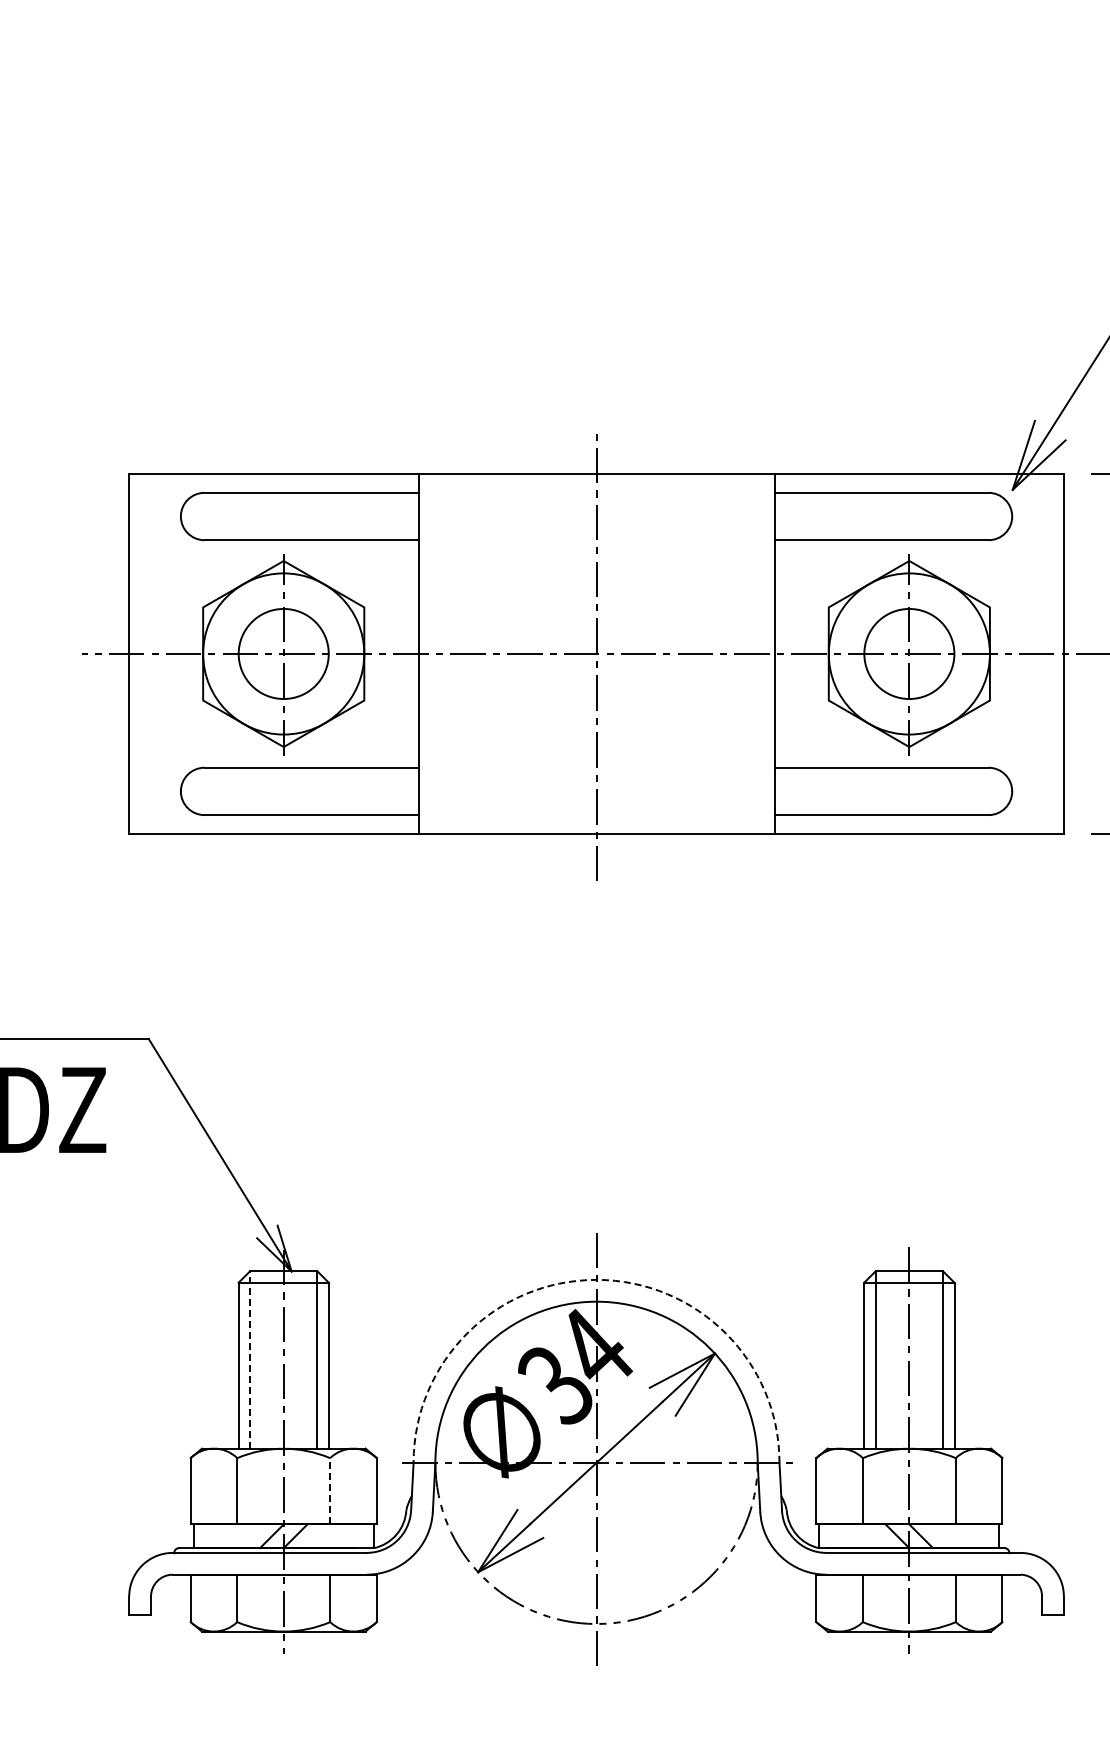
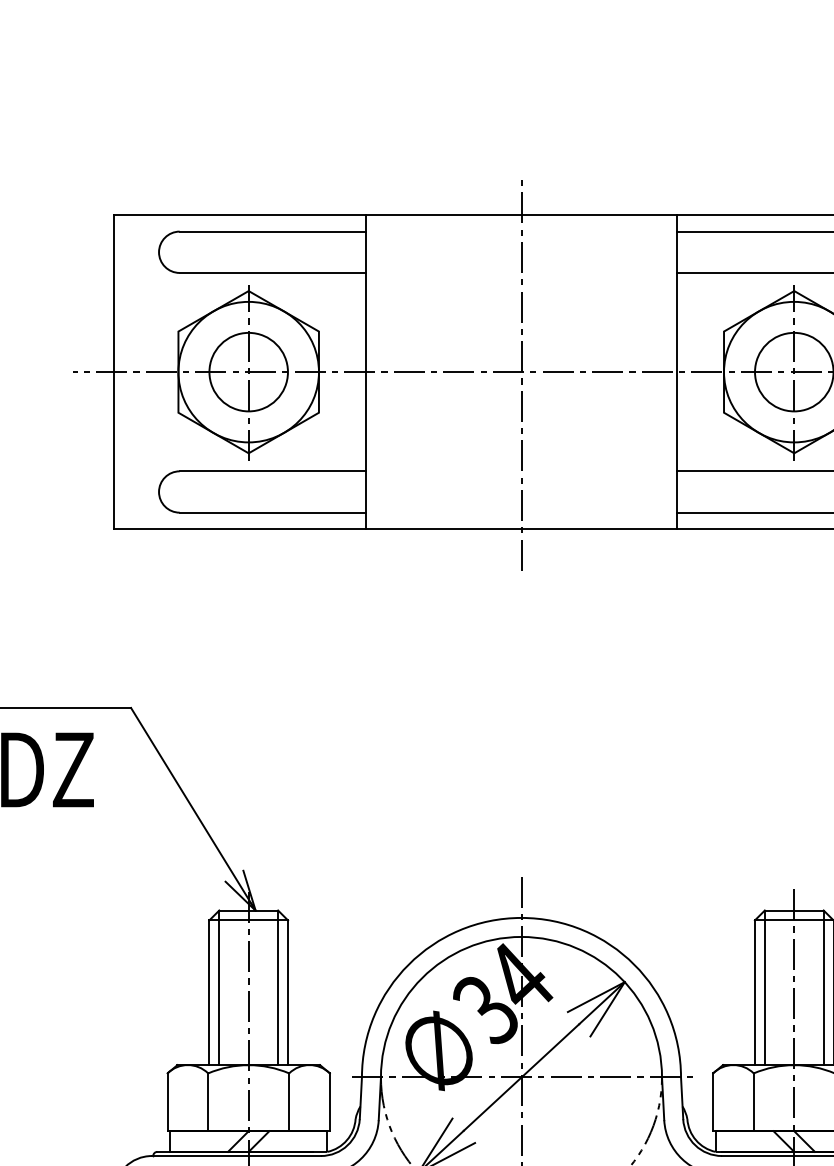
arc: (596, 1279) -> (521, 917), dashed -> solid
line: (249, 1360) -> (218, 988), dashed -> solid
line: (330, 1490) -> (289, 1101), dashed -> solid

